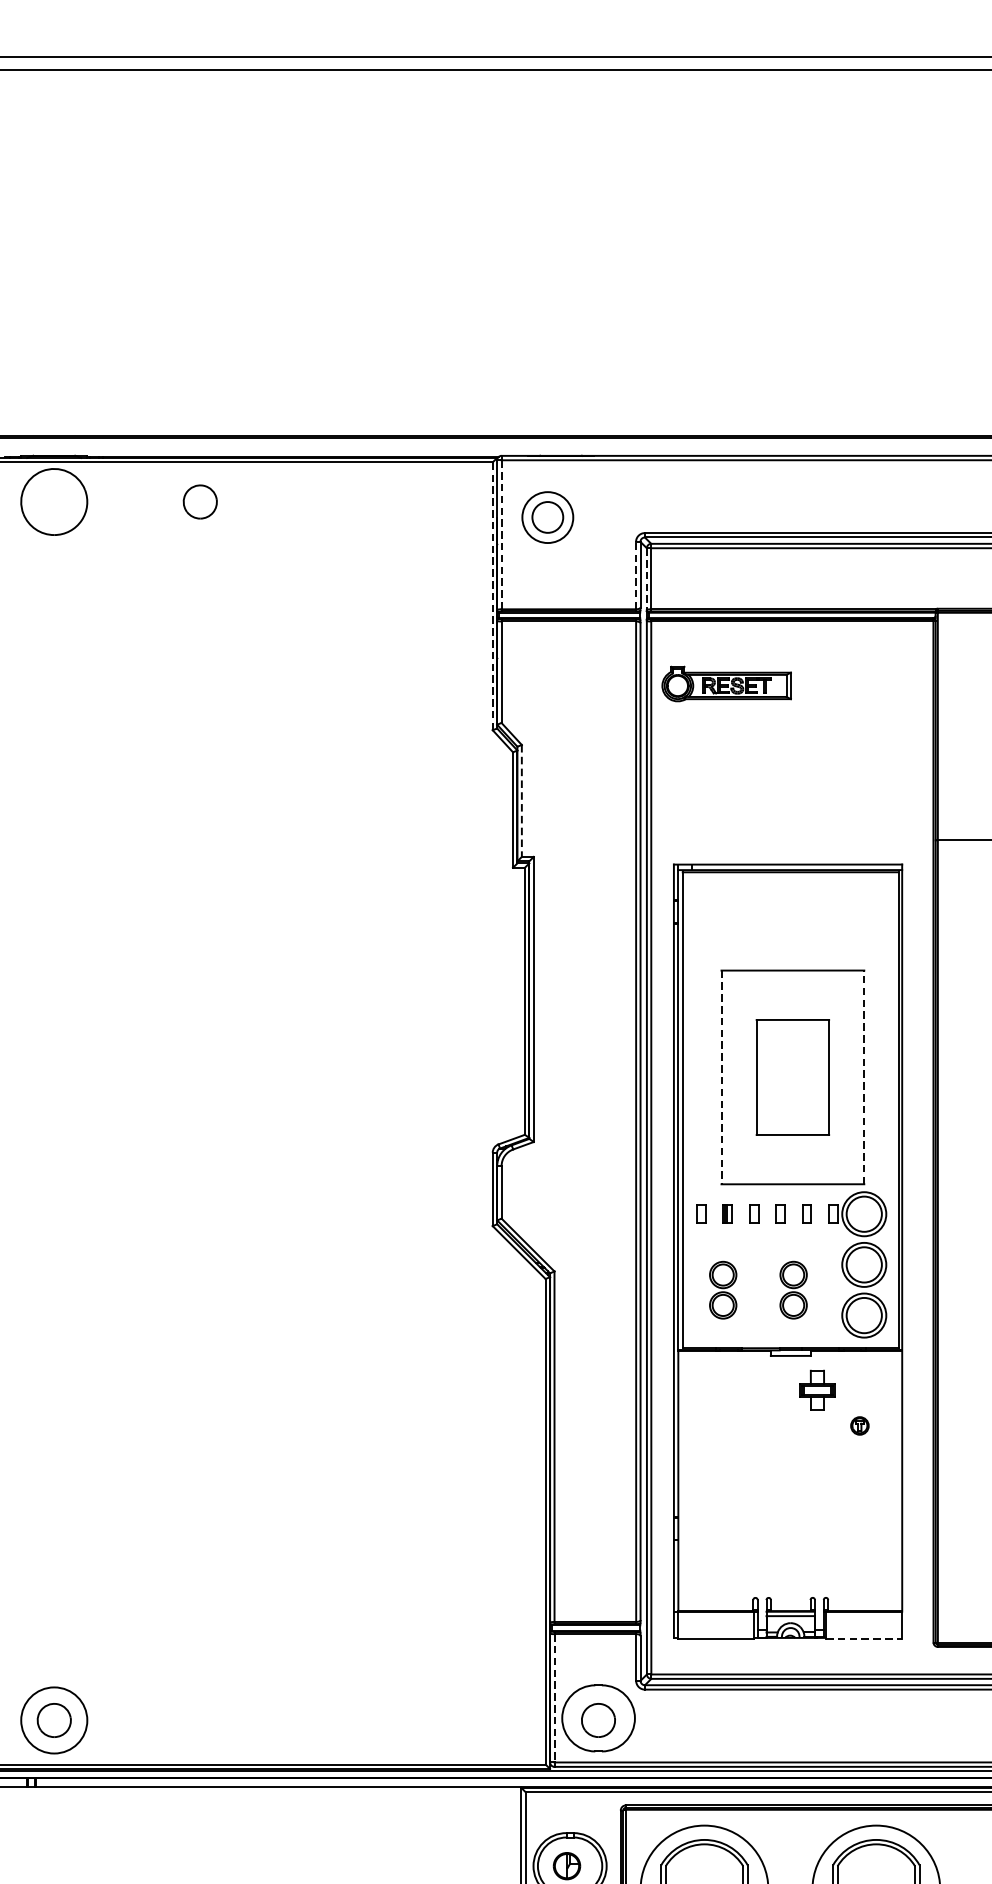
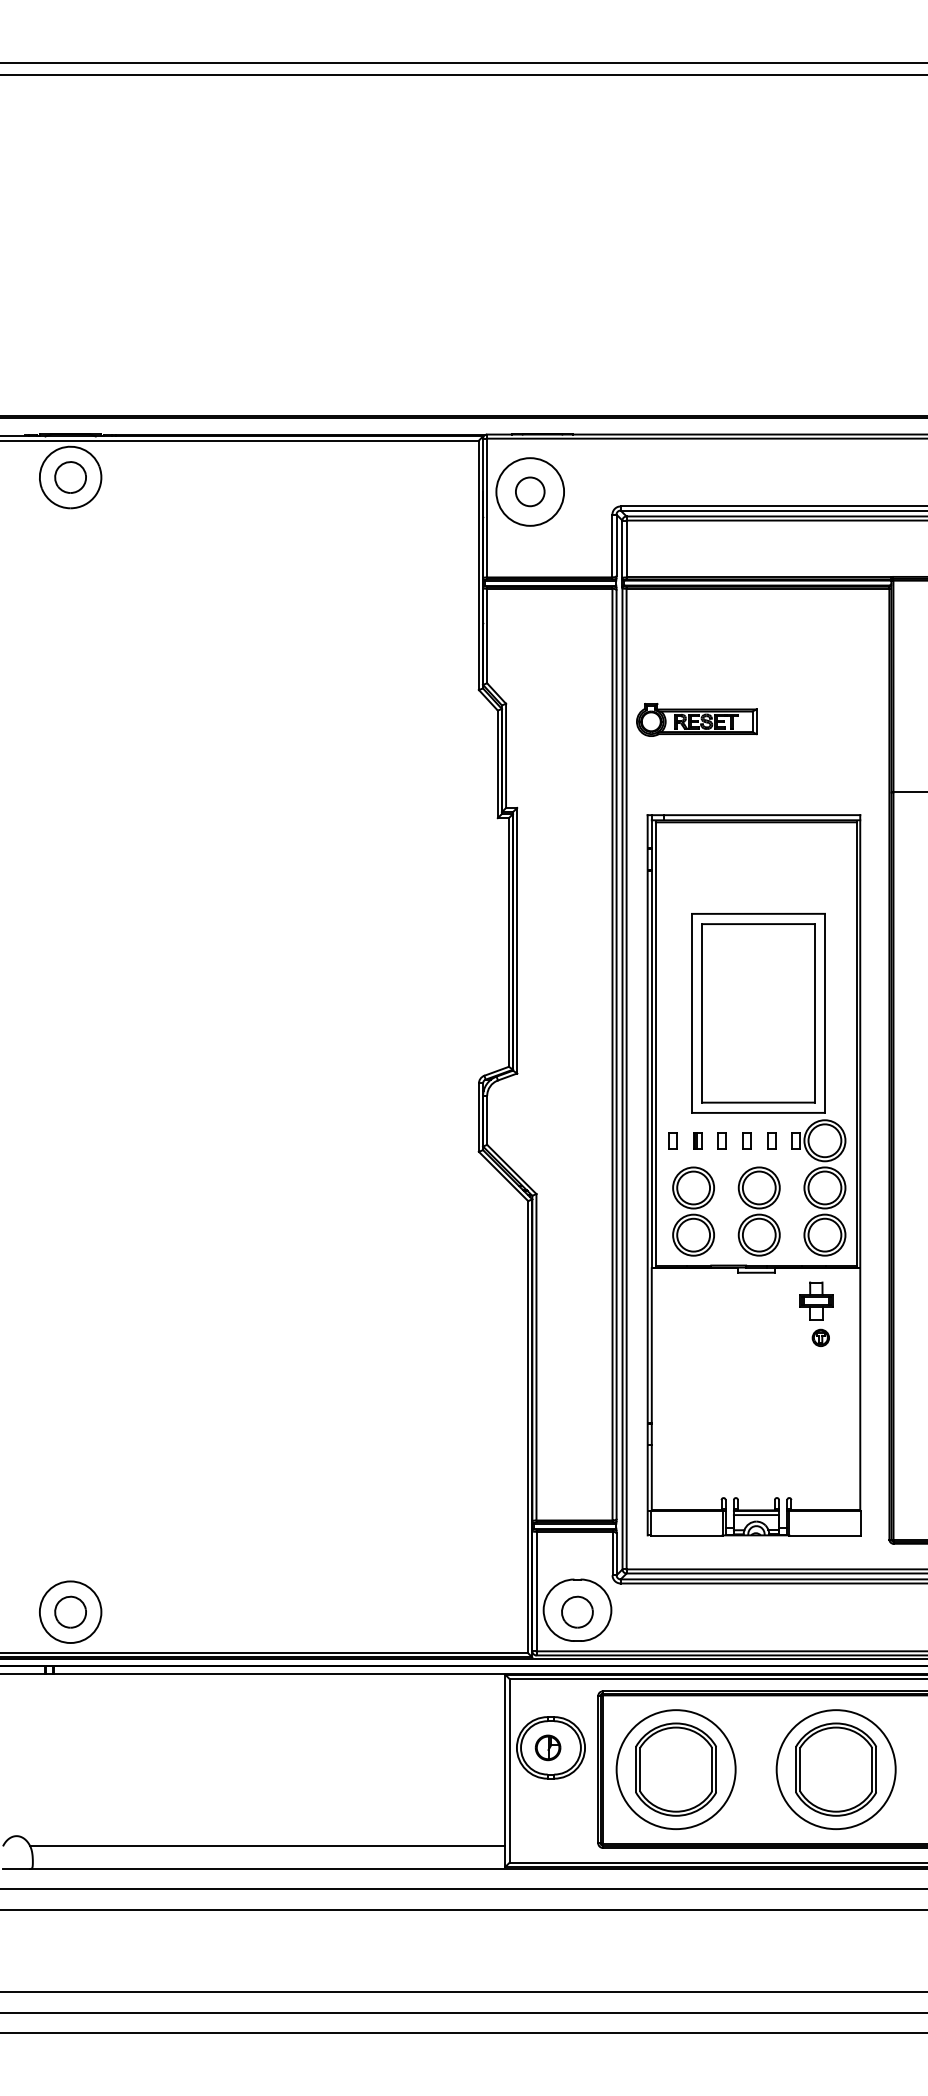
part: (200, 501) -> (70, 477), moved
circle: (548, 517) -> (530, 491), size x1.43
line: (501, 535) -> (487, 508), dashed -> solid
line: (636, 575) -> (612, 545), dashed -> solid
line: (646, 579) -> (622, 549), dashed -> solid
line: (492, 596) -> (478, 565), dashed -> solid
part: (726, 683) -> (696, 719), moved
line: (522, 801) -> (506, 756), dashed -> solid
line: (720, 1077) -> (691, 1013), dashed -> solid
part: (792, 1077) -> (758, 1013), size x1.67
line: (863, 1077) -> (824, 1013), dashed -> solid
part: (723, 1290) -> (693, 1211), size x1.67
part: (792, 1290) -> (758, 1211), size x1.67
part: (817, 1390) -> (816, 1300), moved
line: (863, 1639) -> (824, 1536), dashed -> solid
line: (554, 1698) -> (536, 1591), dashed -> solid

